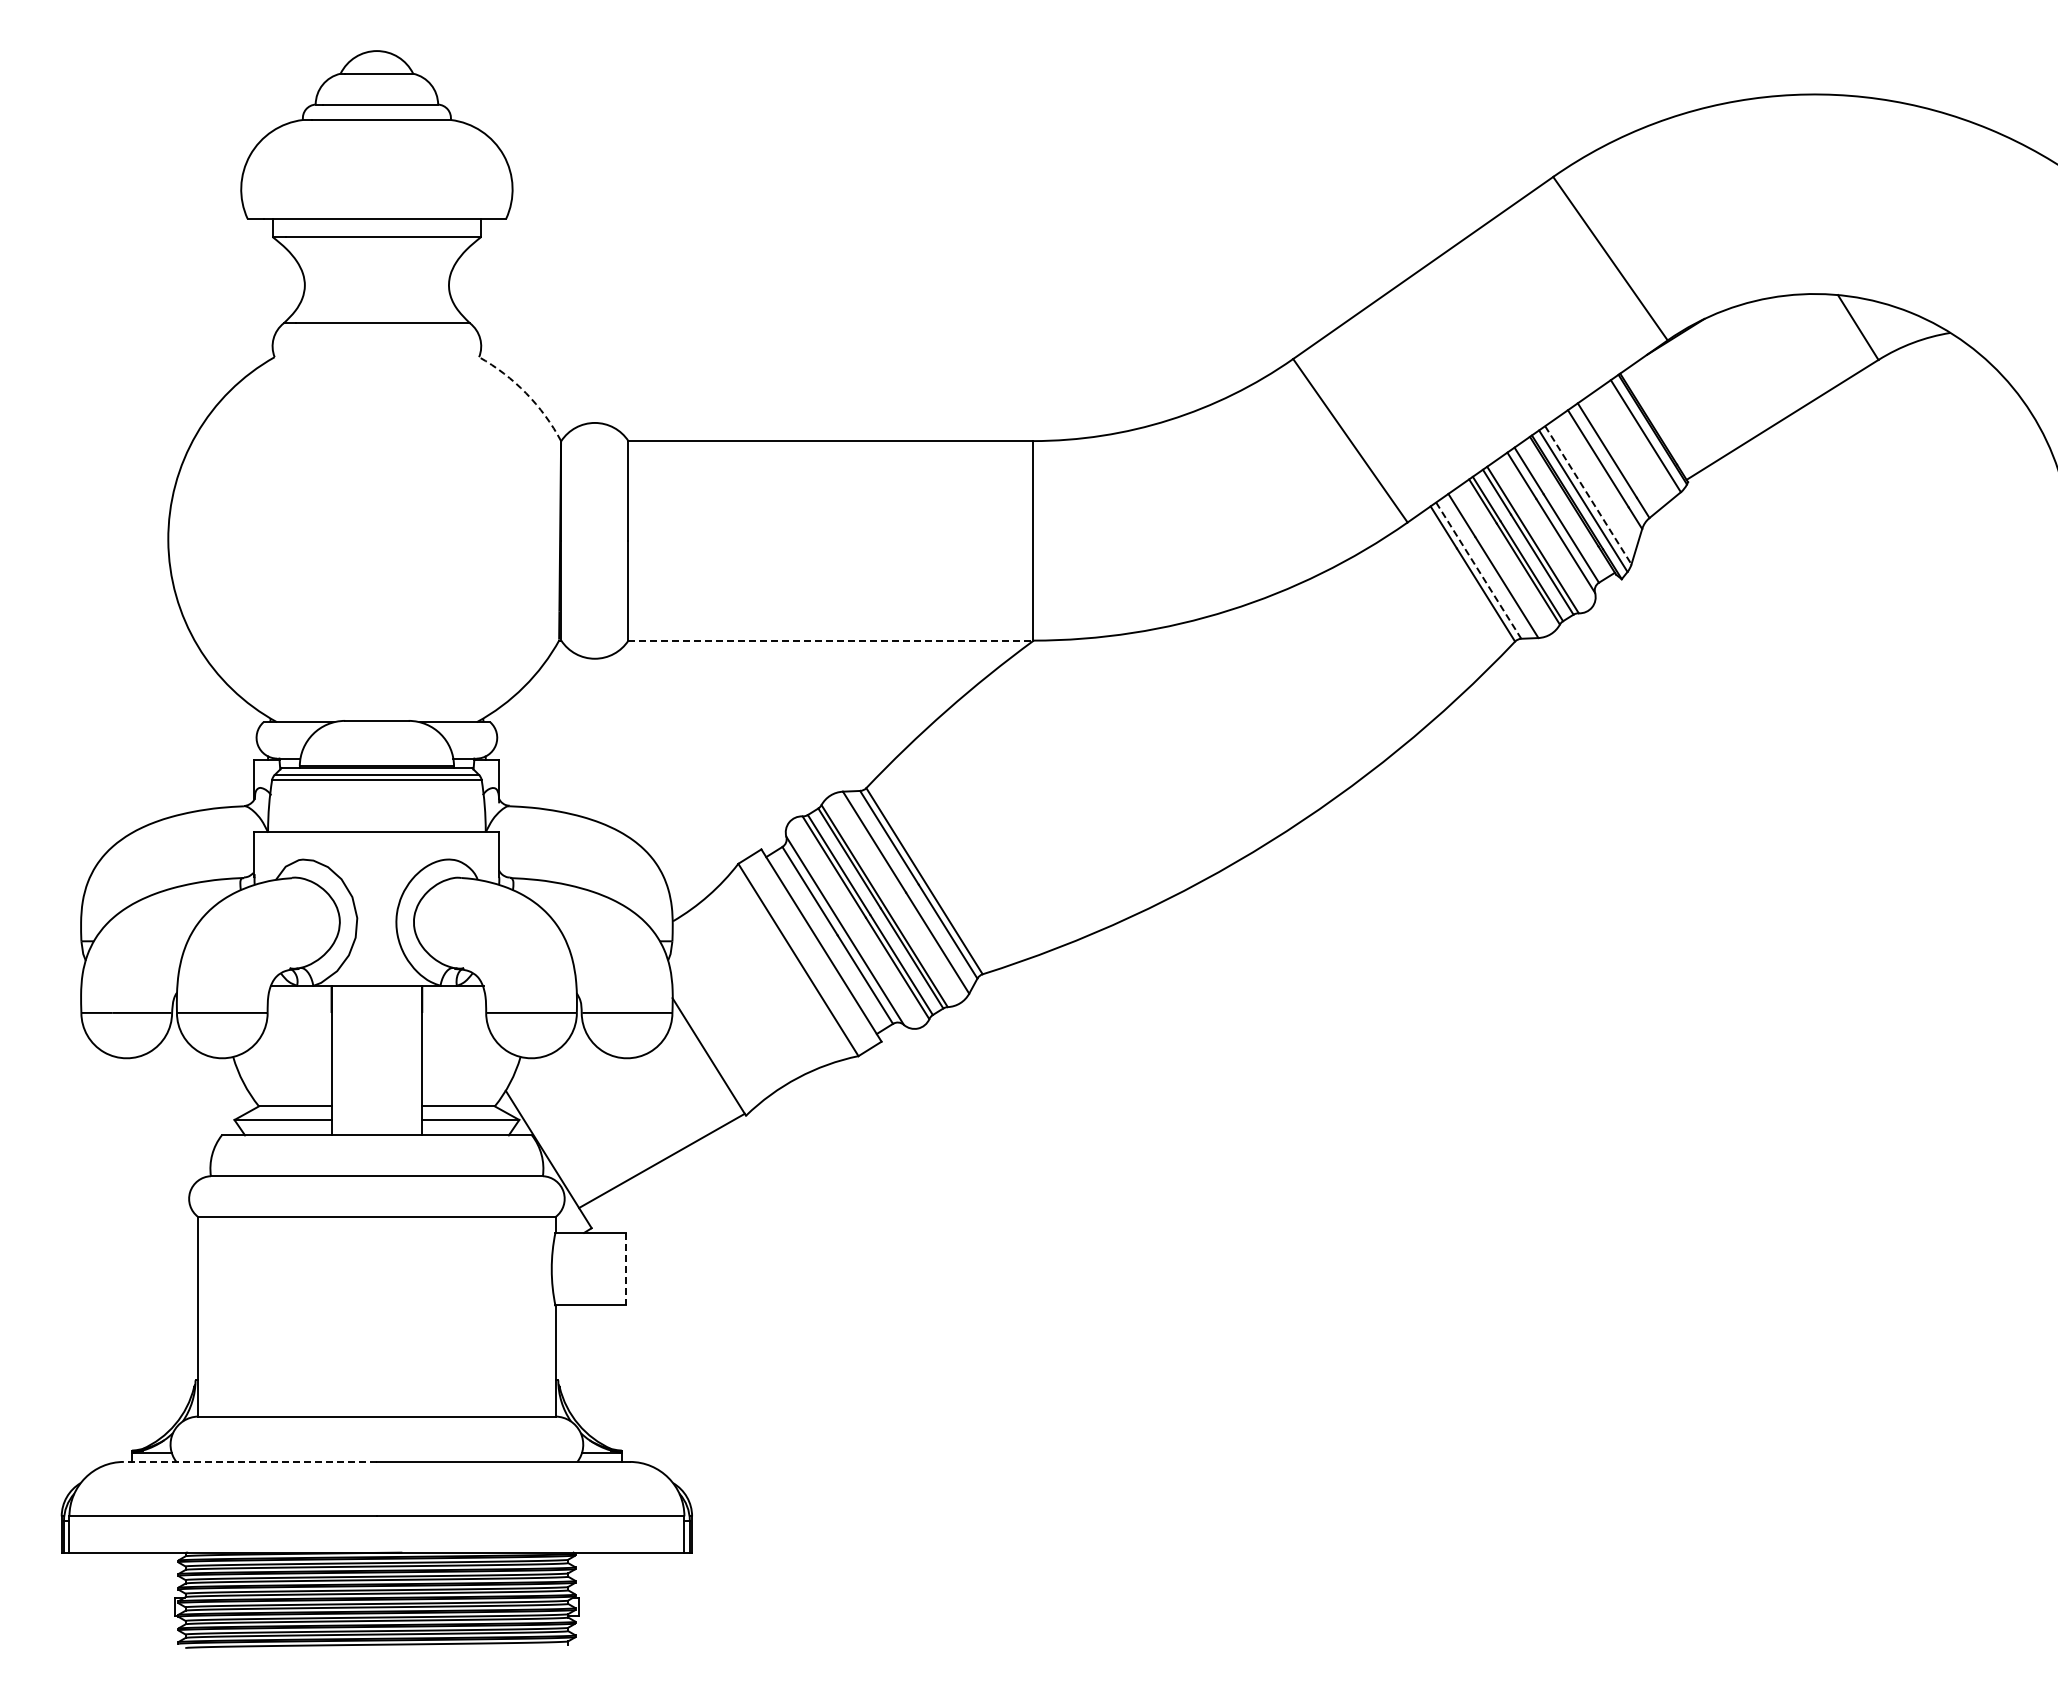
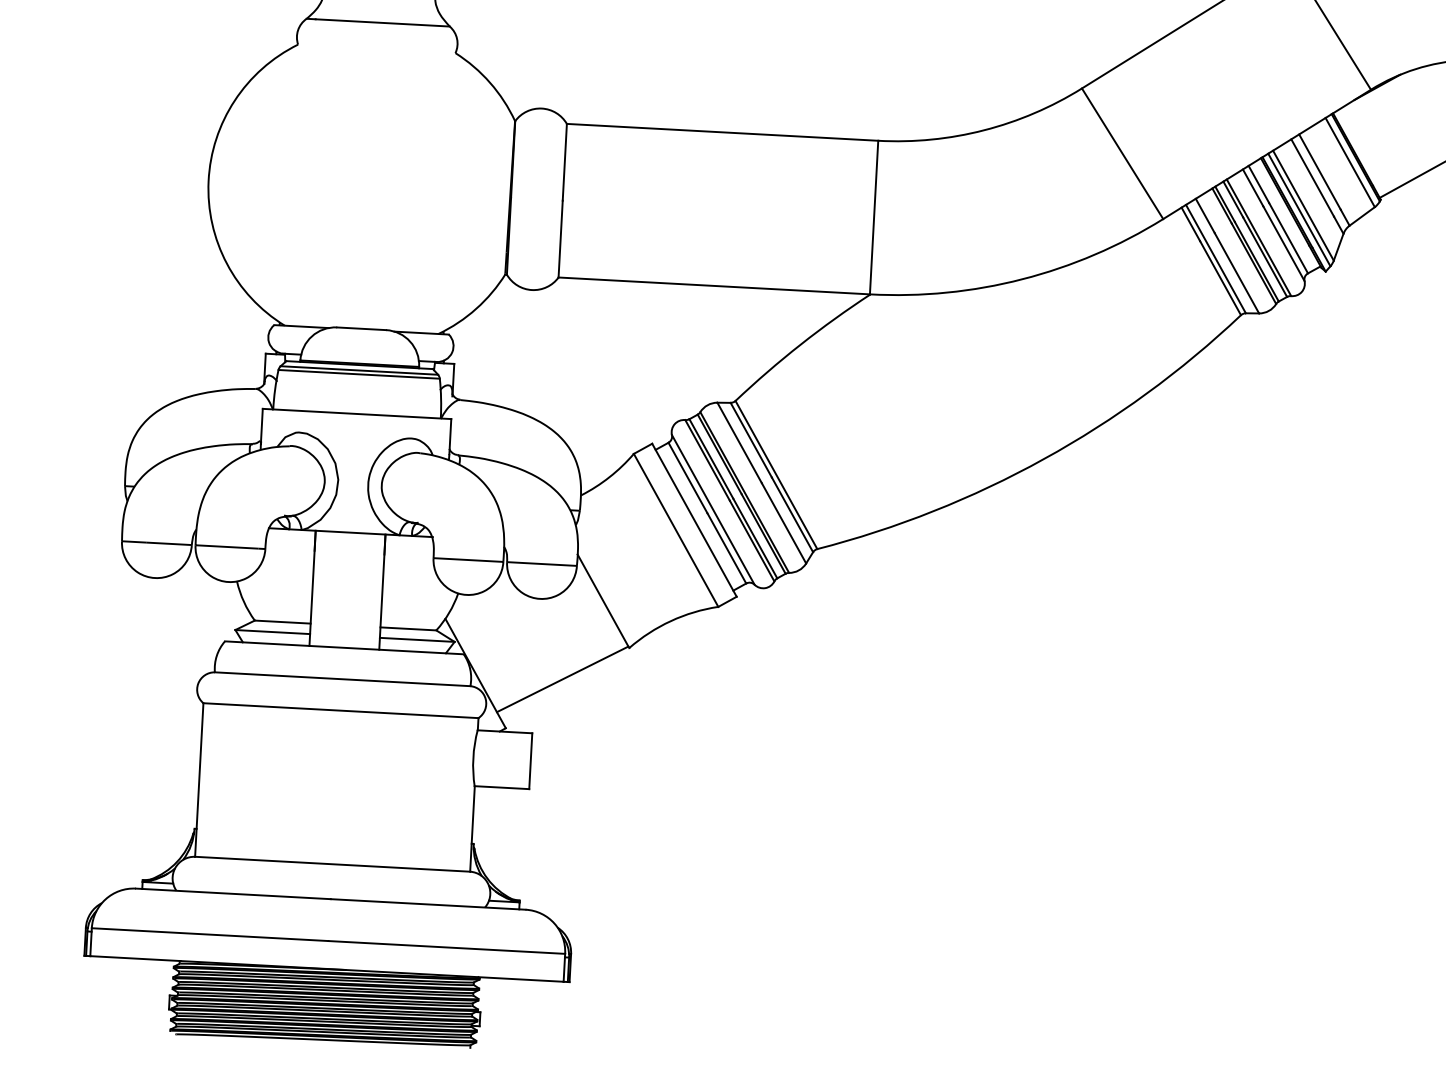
arc: (526, 393) -> (490, 83), dashed -> solid
line: (1588, 495) -> (1303, 205), dashed -> solid
line: (1478, 571) -> (1215, 259), dashed -> solid
line: (831, 640) -> (714, 285), dashed -> solid
line: (626, 1269) -> (530, 761), dashed -> solid
line: (250, 1461) -> (233, 893), dashed -> solid

